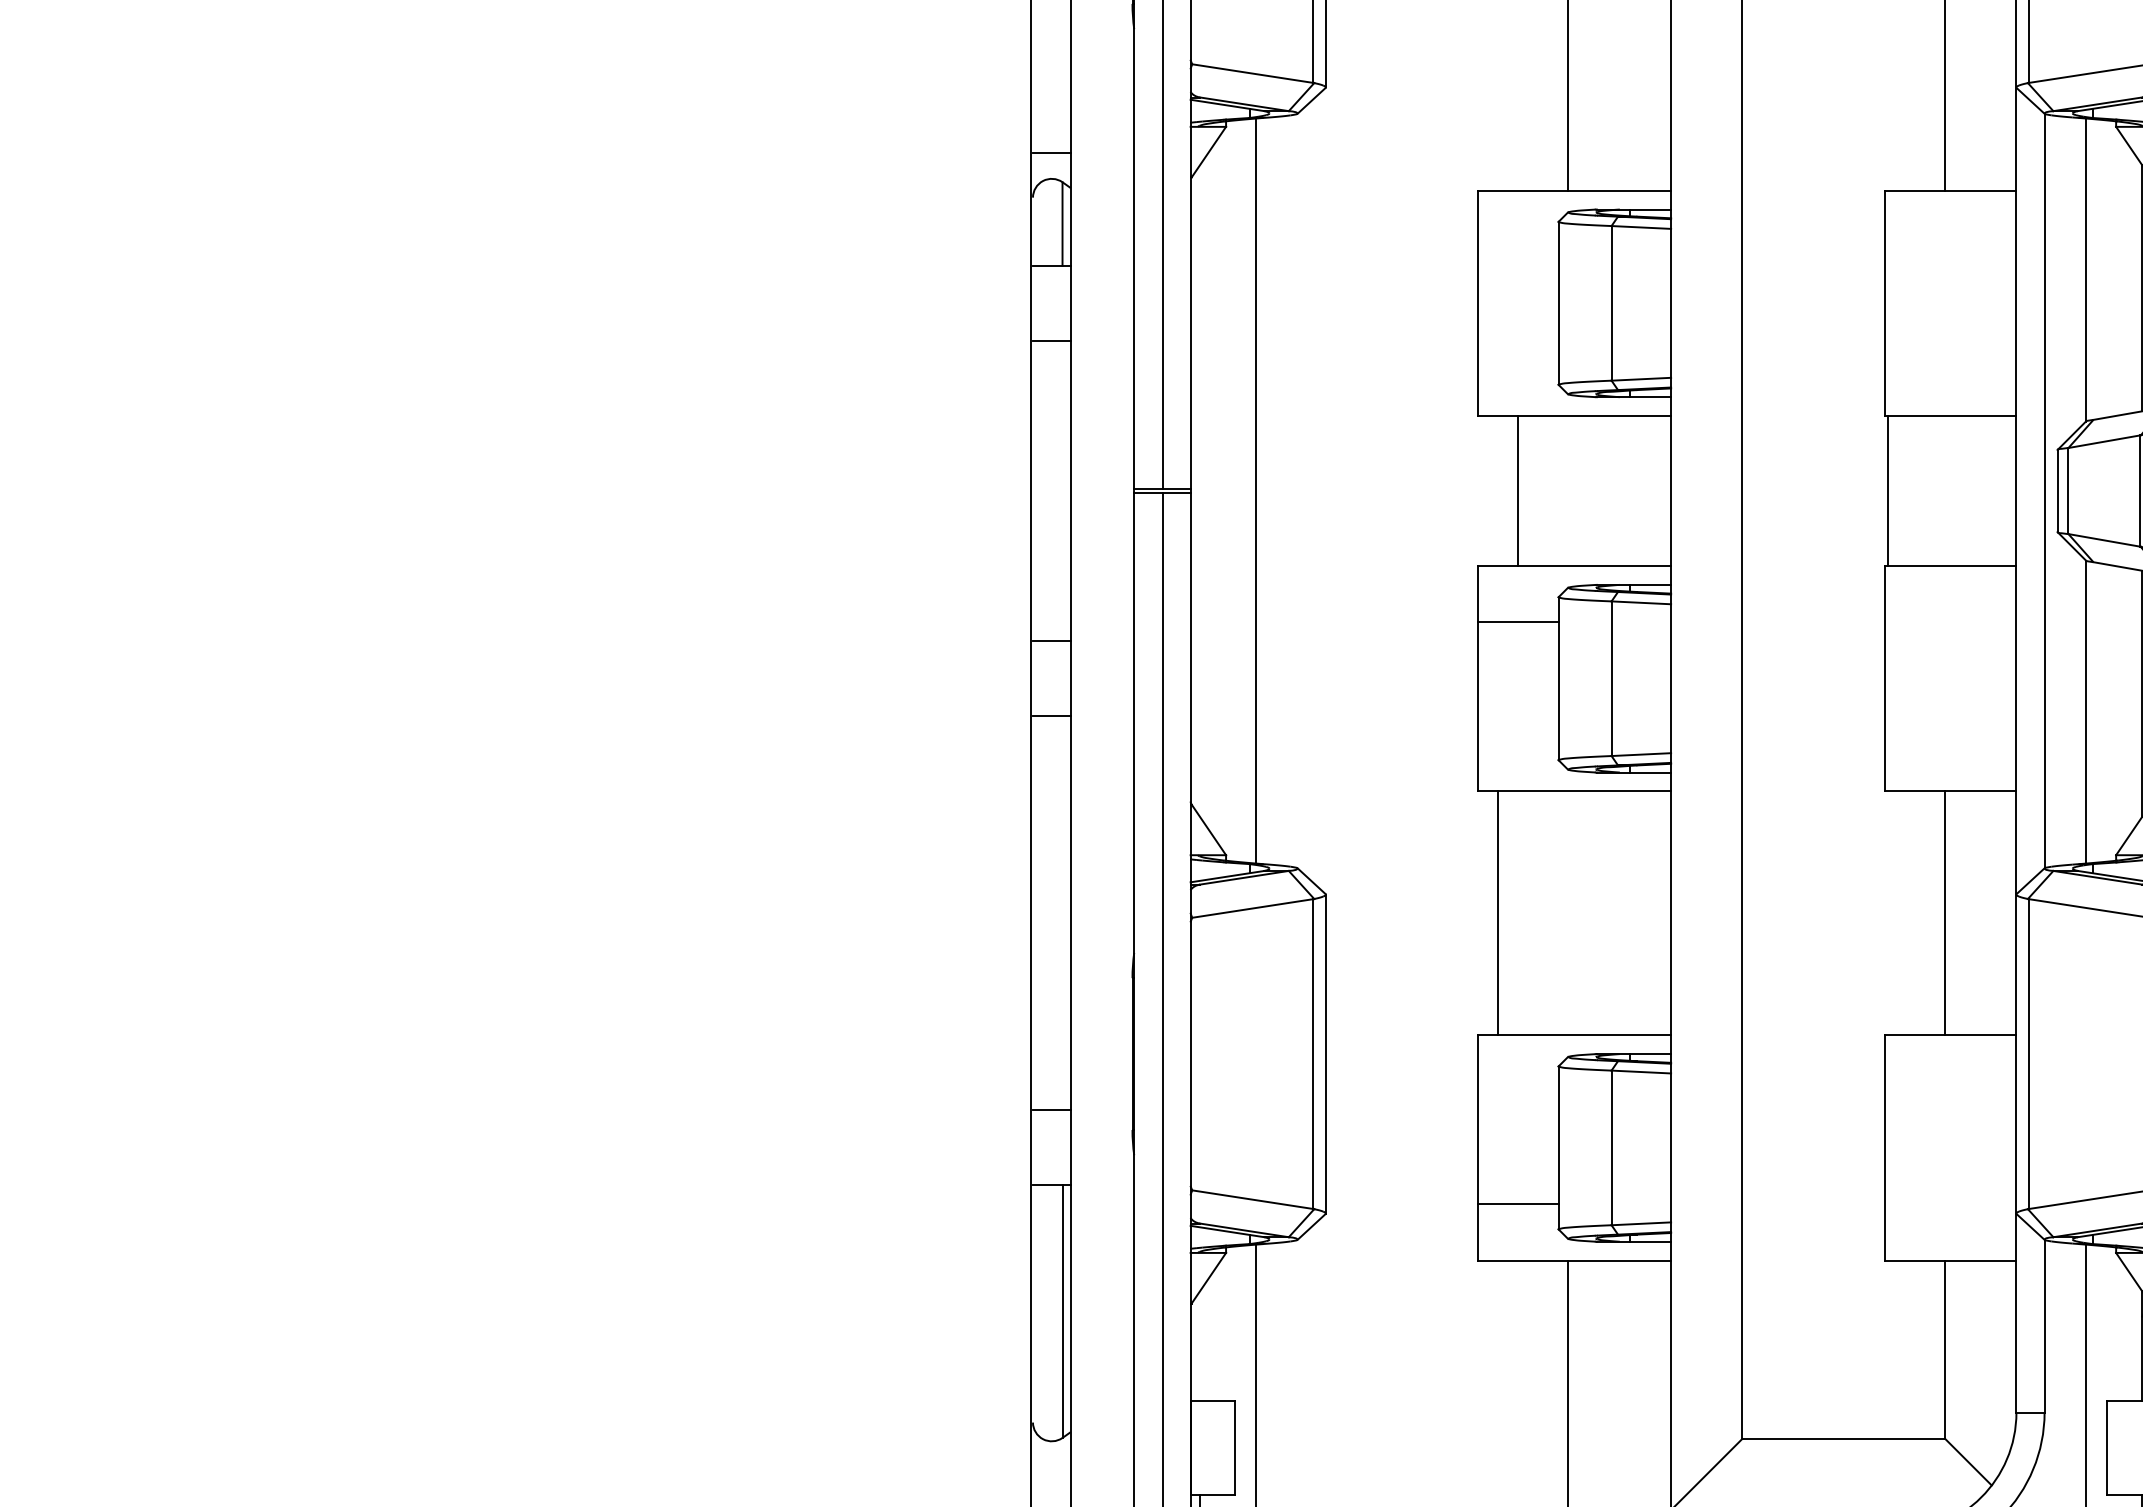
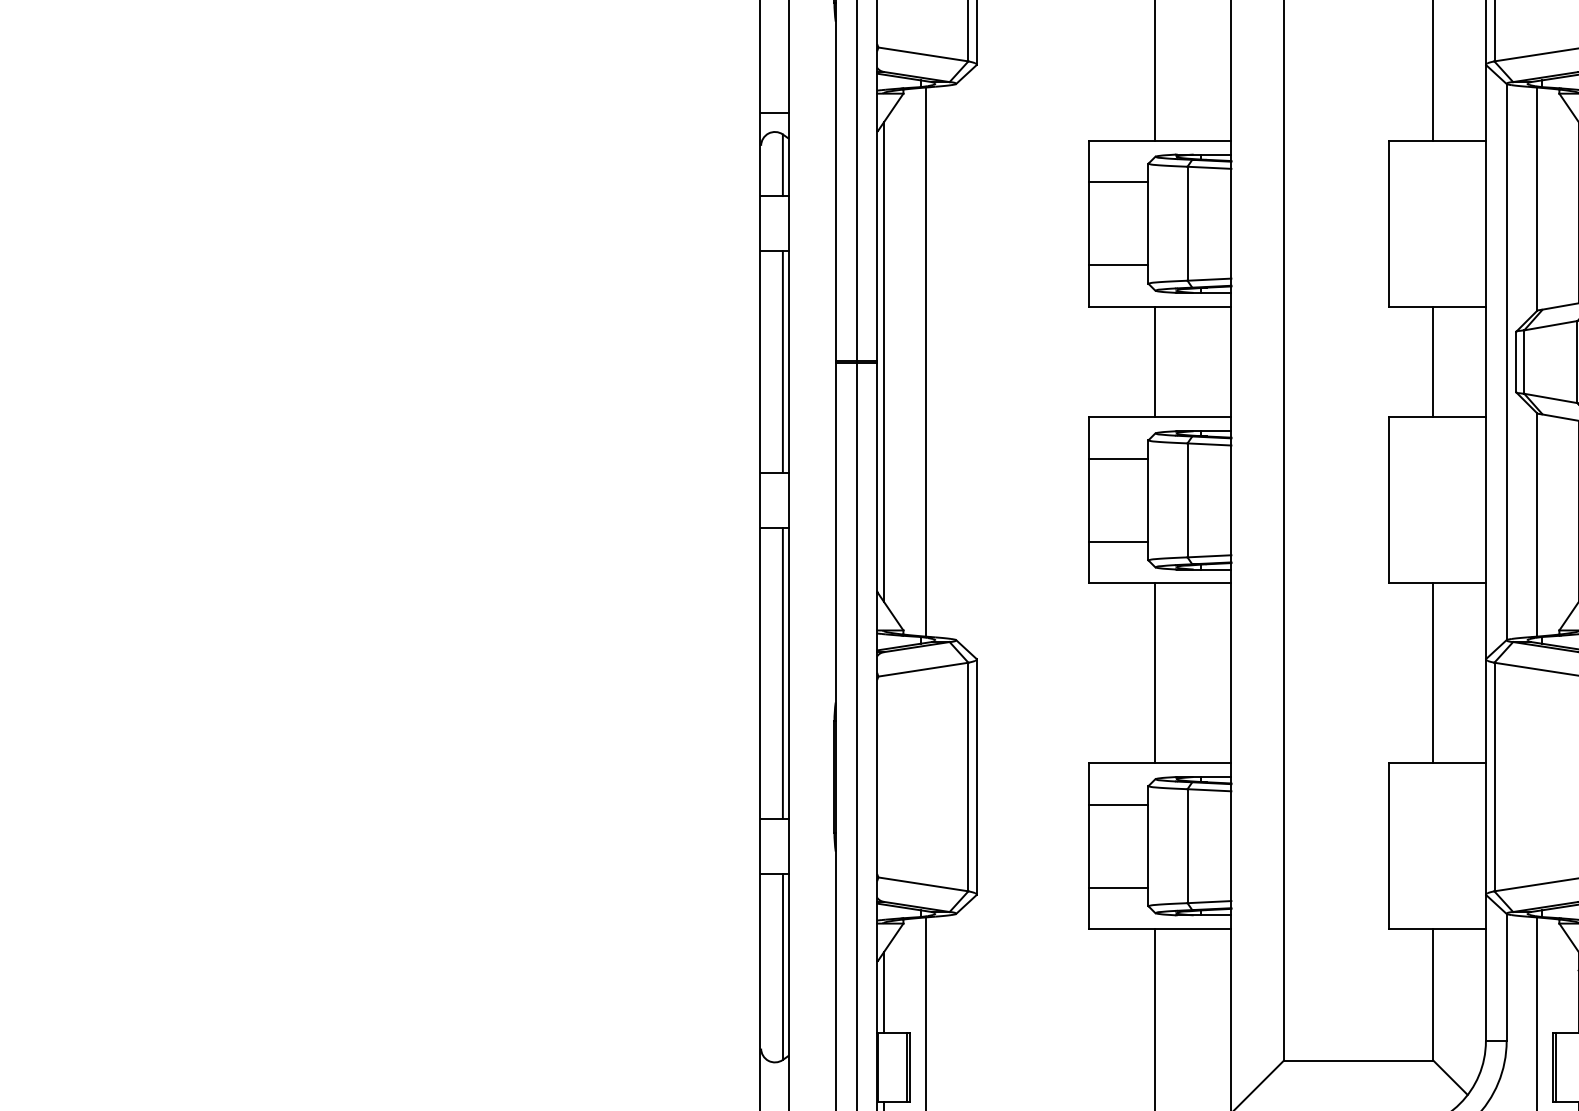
line: (1517, 247) -> (1118, 182), added
line: (1517, 359) -> (1118, 265), added
line: (1062, 490) -> (782, 361), added
line: (1200, 490) -> (884, 361), added
line: (1517, 490) -> (1155, 361), moved
line: (1888, 490) -> (1433, 361), moved
line: (1517, 735) -> (1118, 542), added
line: (1062, 913) -> (782, 673), added
line: (1497, 913) -> (1155, 673), moved
line: (1517, 1091) -> (1118, 804), added
line: (1200, 1346) -> (884, 992), added
line: (1230, 1448) -> (906, 1067), added
line: (2111, 1448) -> (1555, 1067), added

